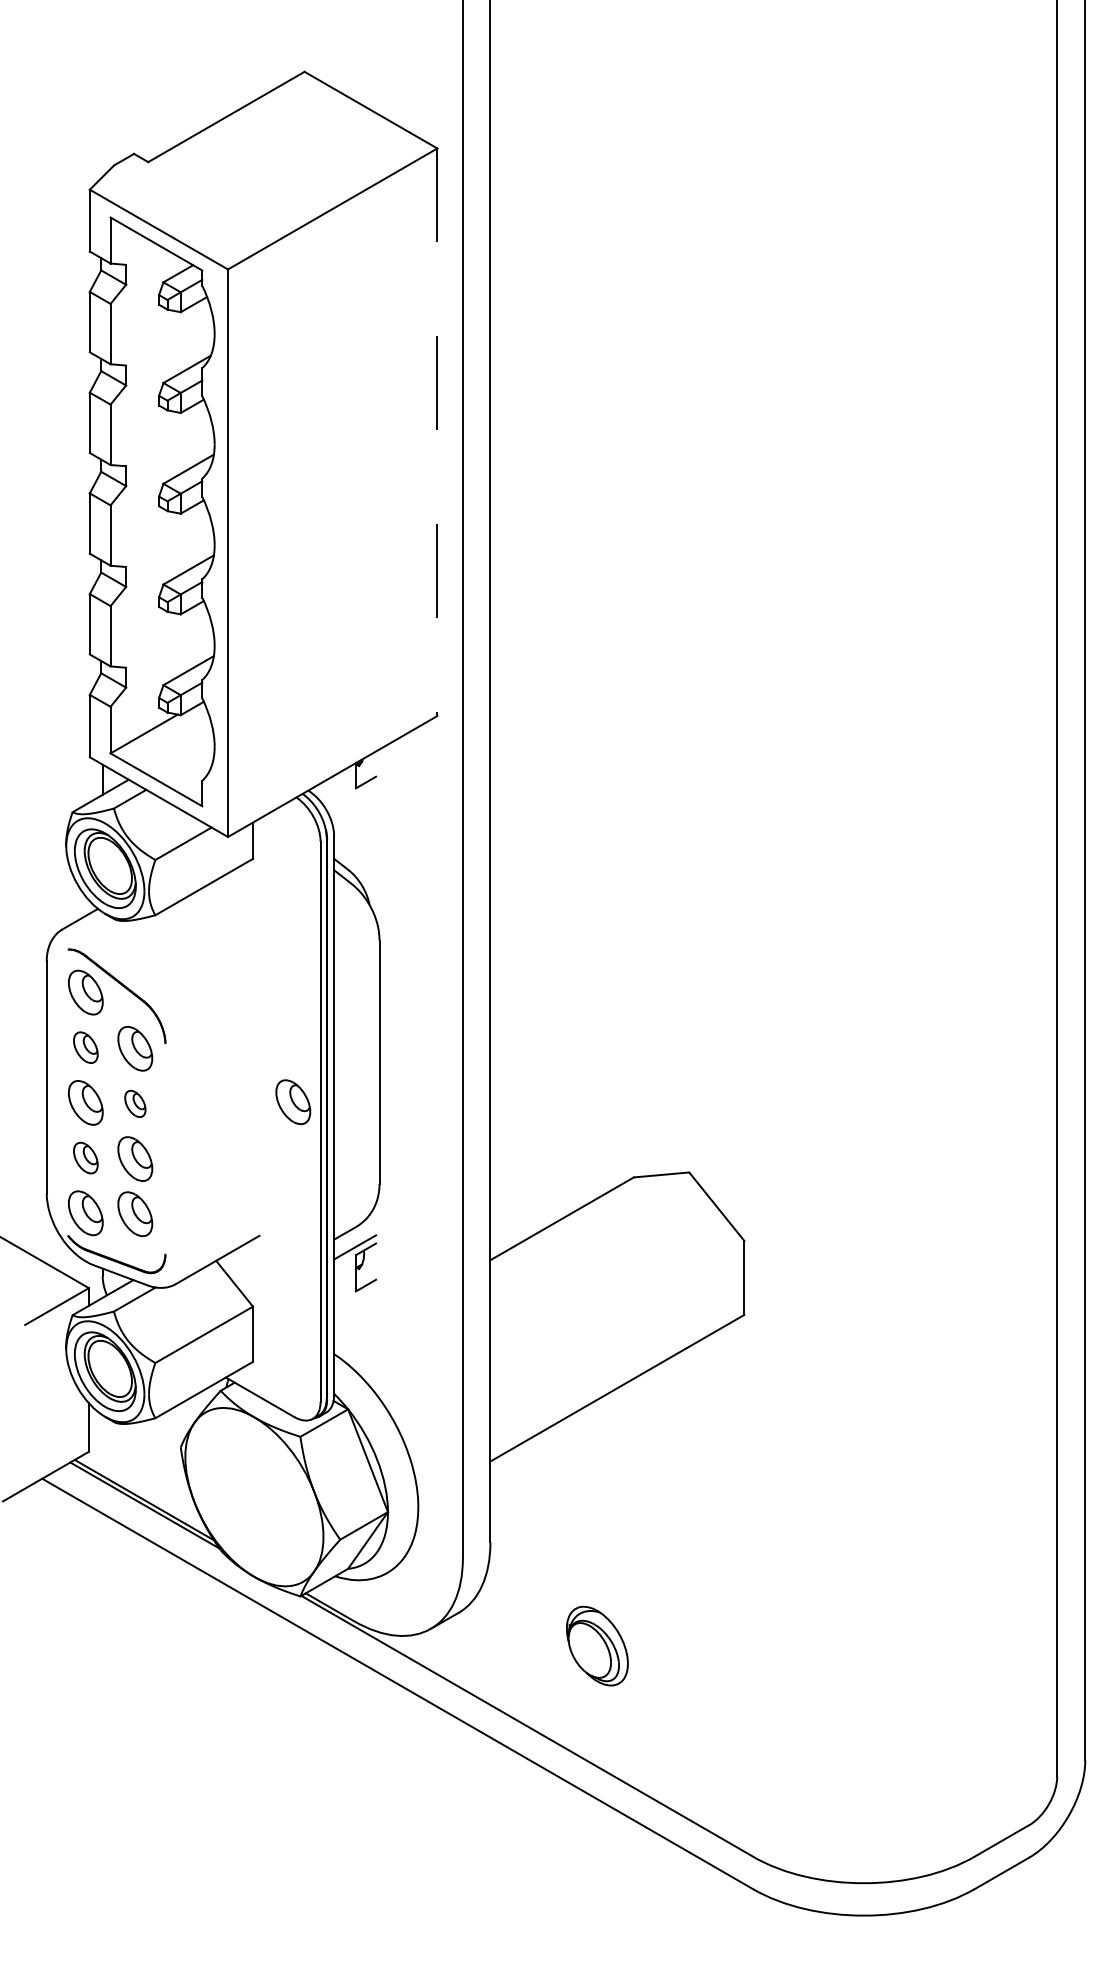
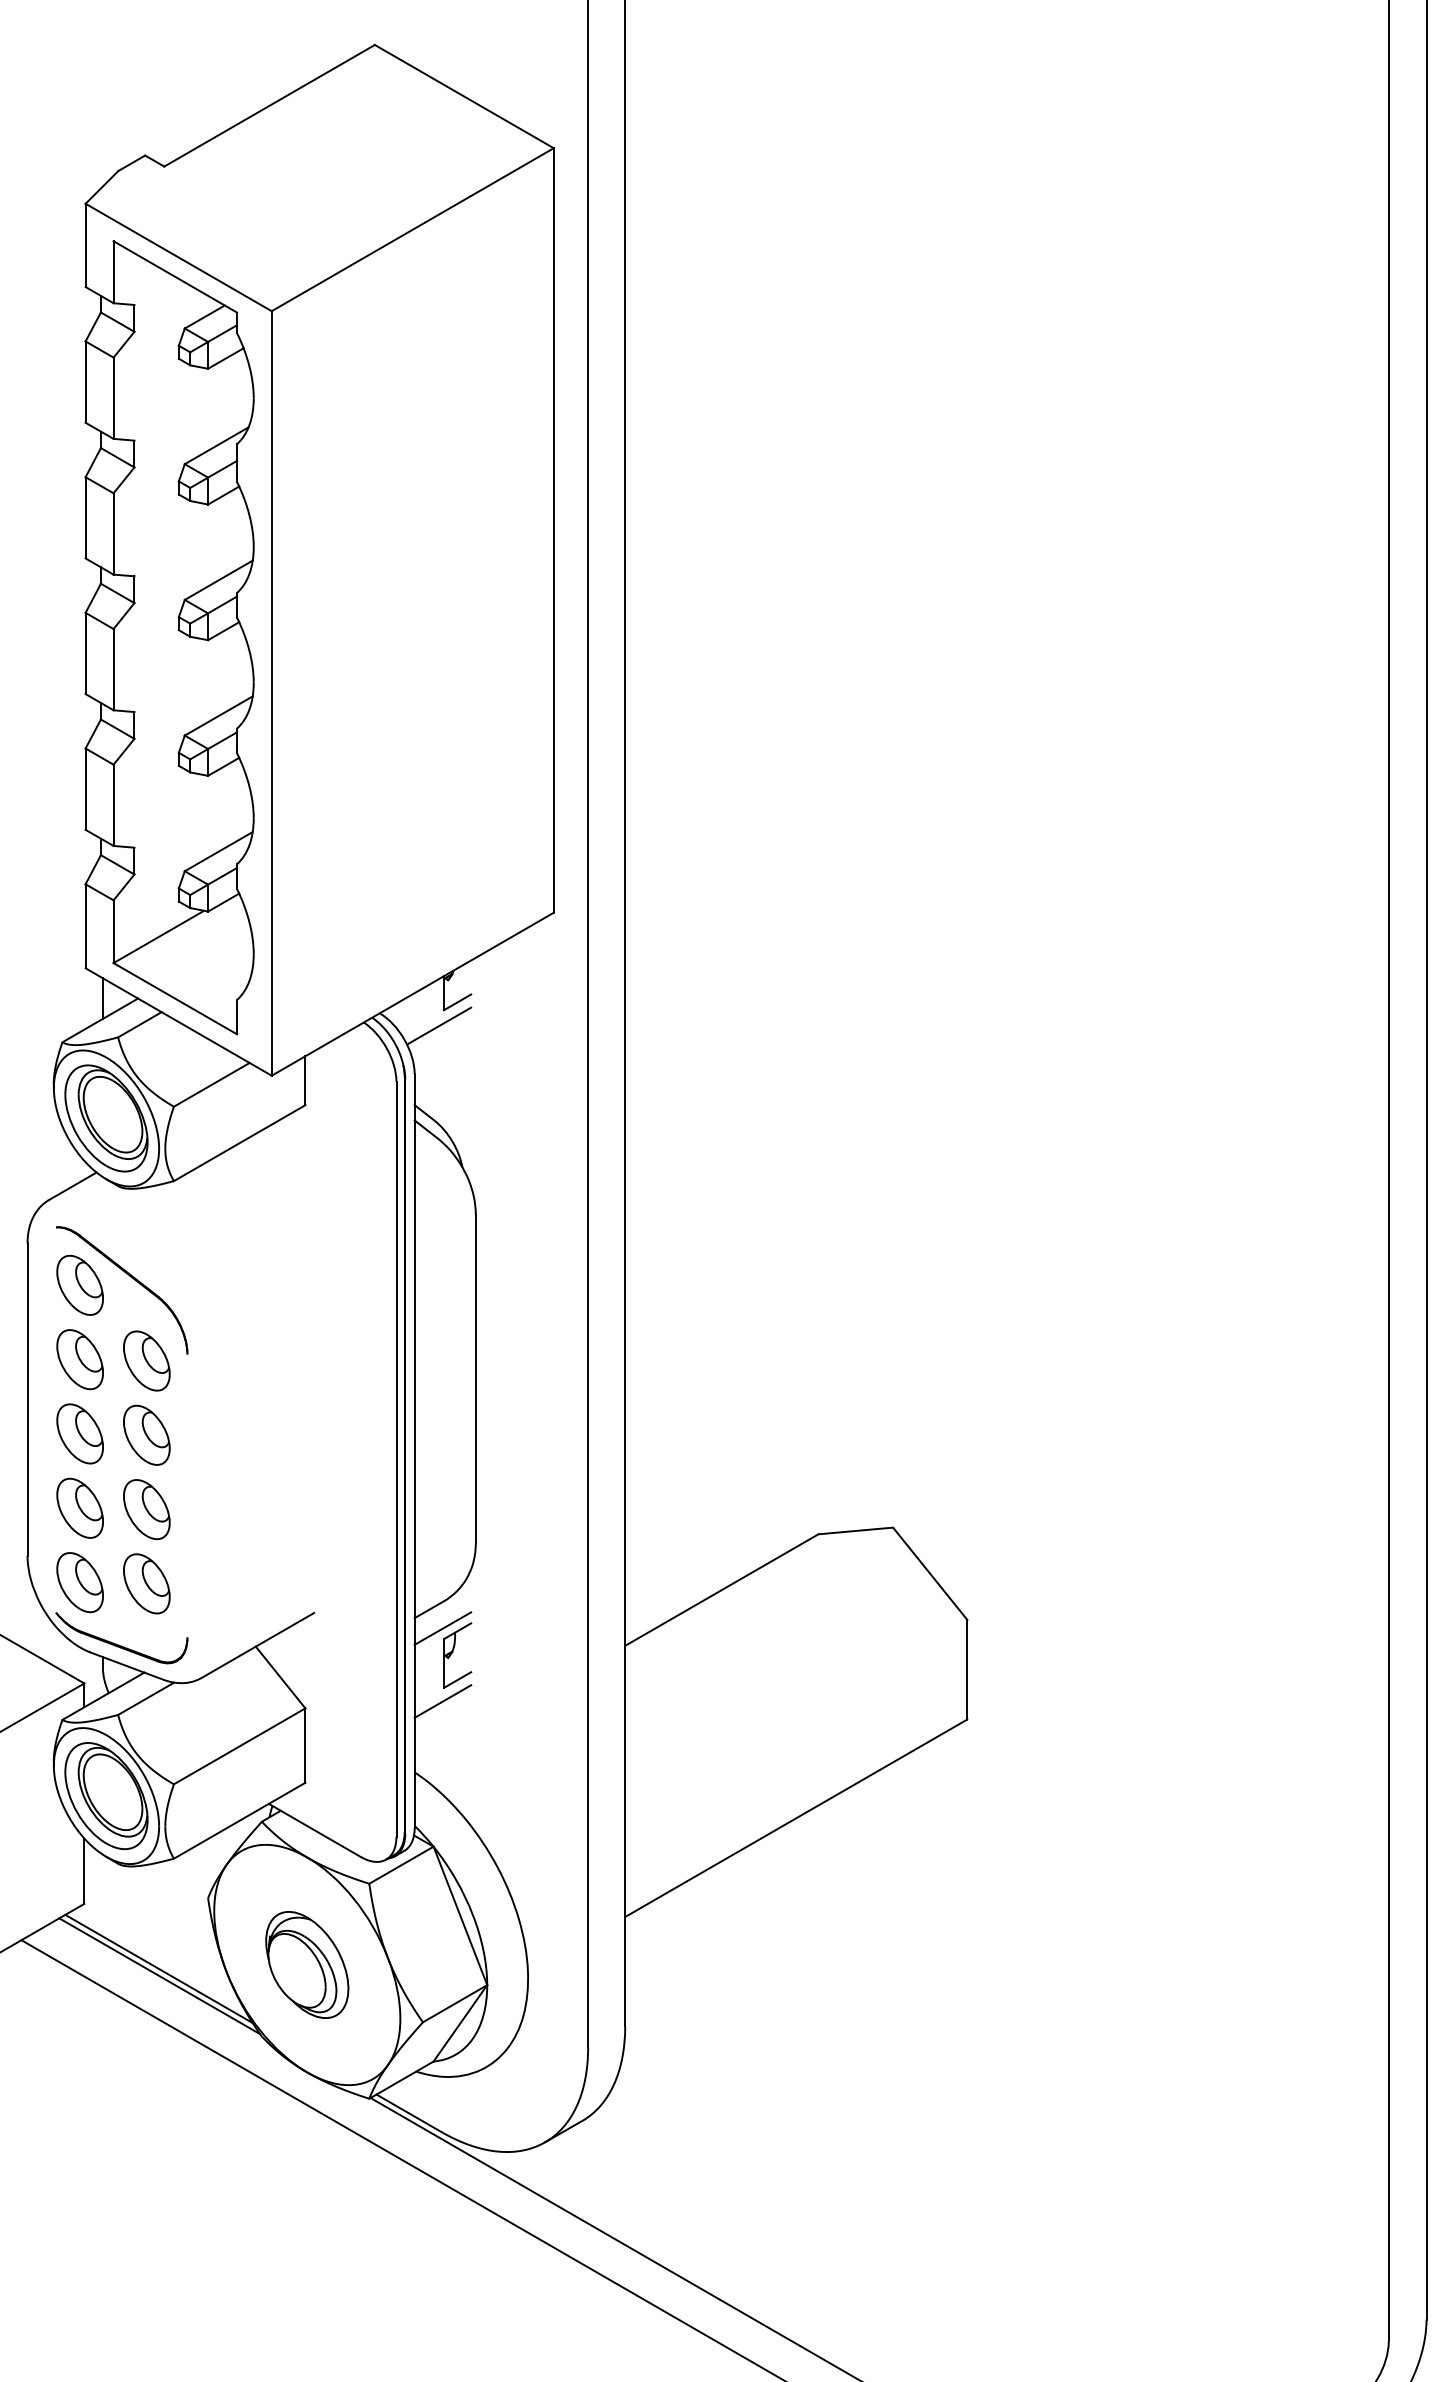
line: (437, 432) -> (553, 530), dashed -> solid
line: (352, 799) -> (439, 1025), added
part: (85, 1047) -> (79, 1359), size x1.43
part: (293, 1102) -> (359, 1433), removed
part: (135, 1103) -> (147, 1434), size x1.67
part: (85, 1157) -> (79, 1507), size x1.43
line: (355, 1301) -> (443, 1701), added
part: (597, 1645) -> (307, 1964), moved

